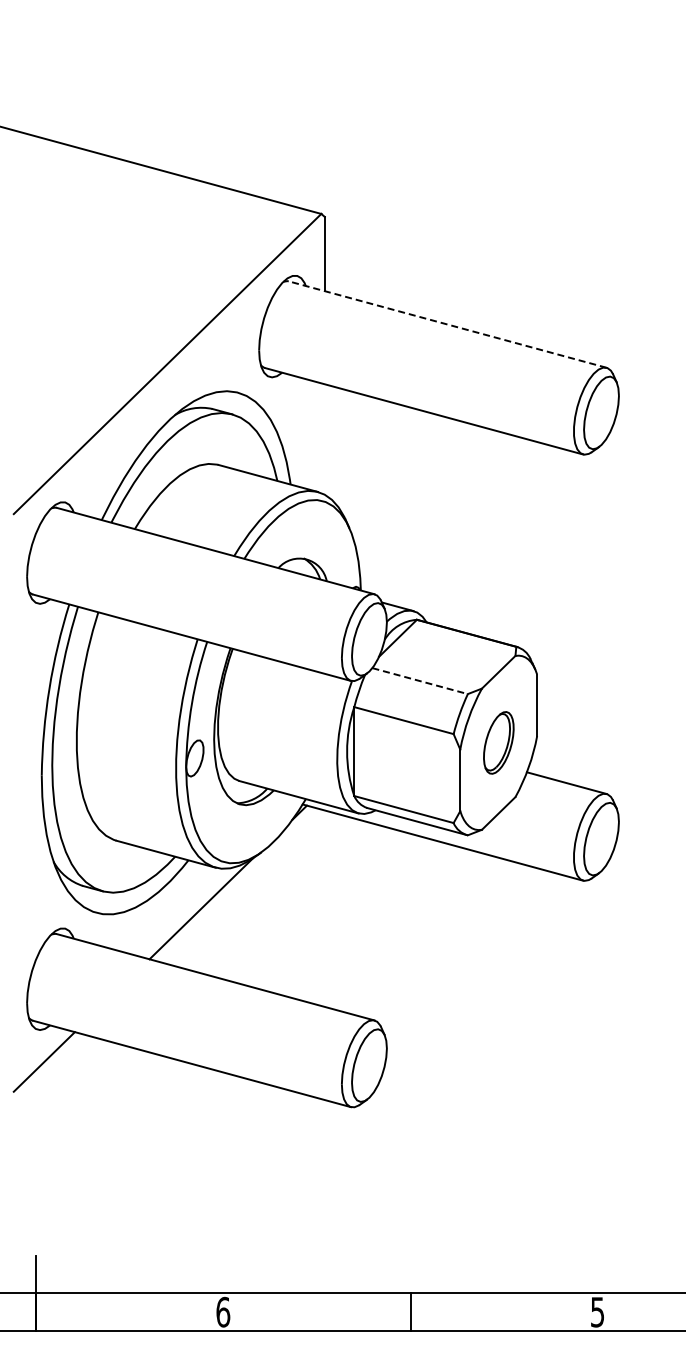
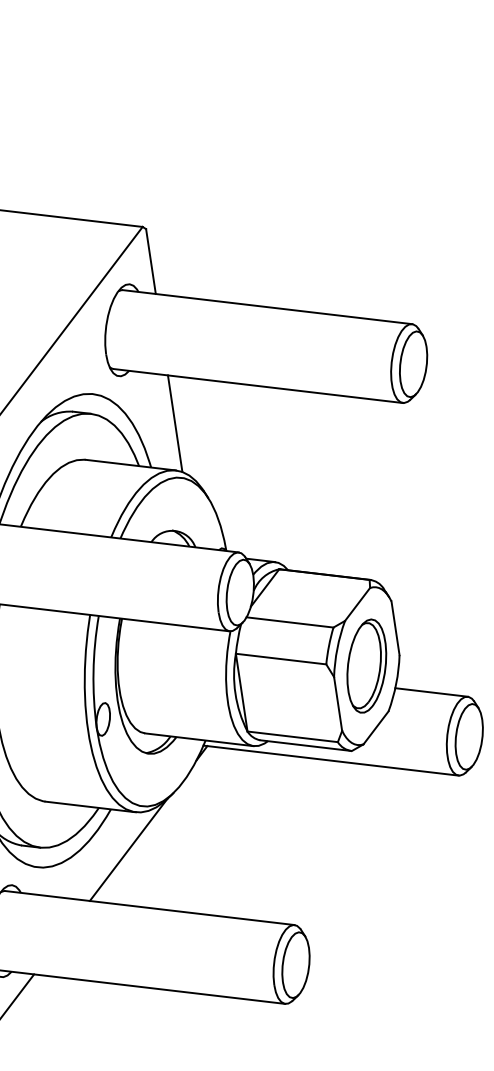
line: (447, 324) -> (267, 307), dashed -> solid
line: (324, 439) -> (174, 423), added
line: (420, 681) -> (290, 622), dashed -> solid
part: (498, 742) -> (366, 665), size x1.67

